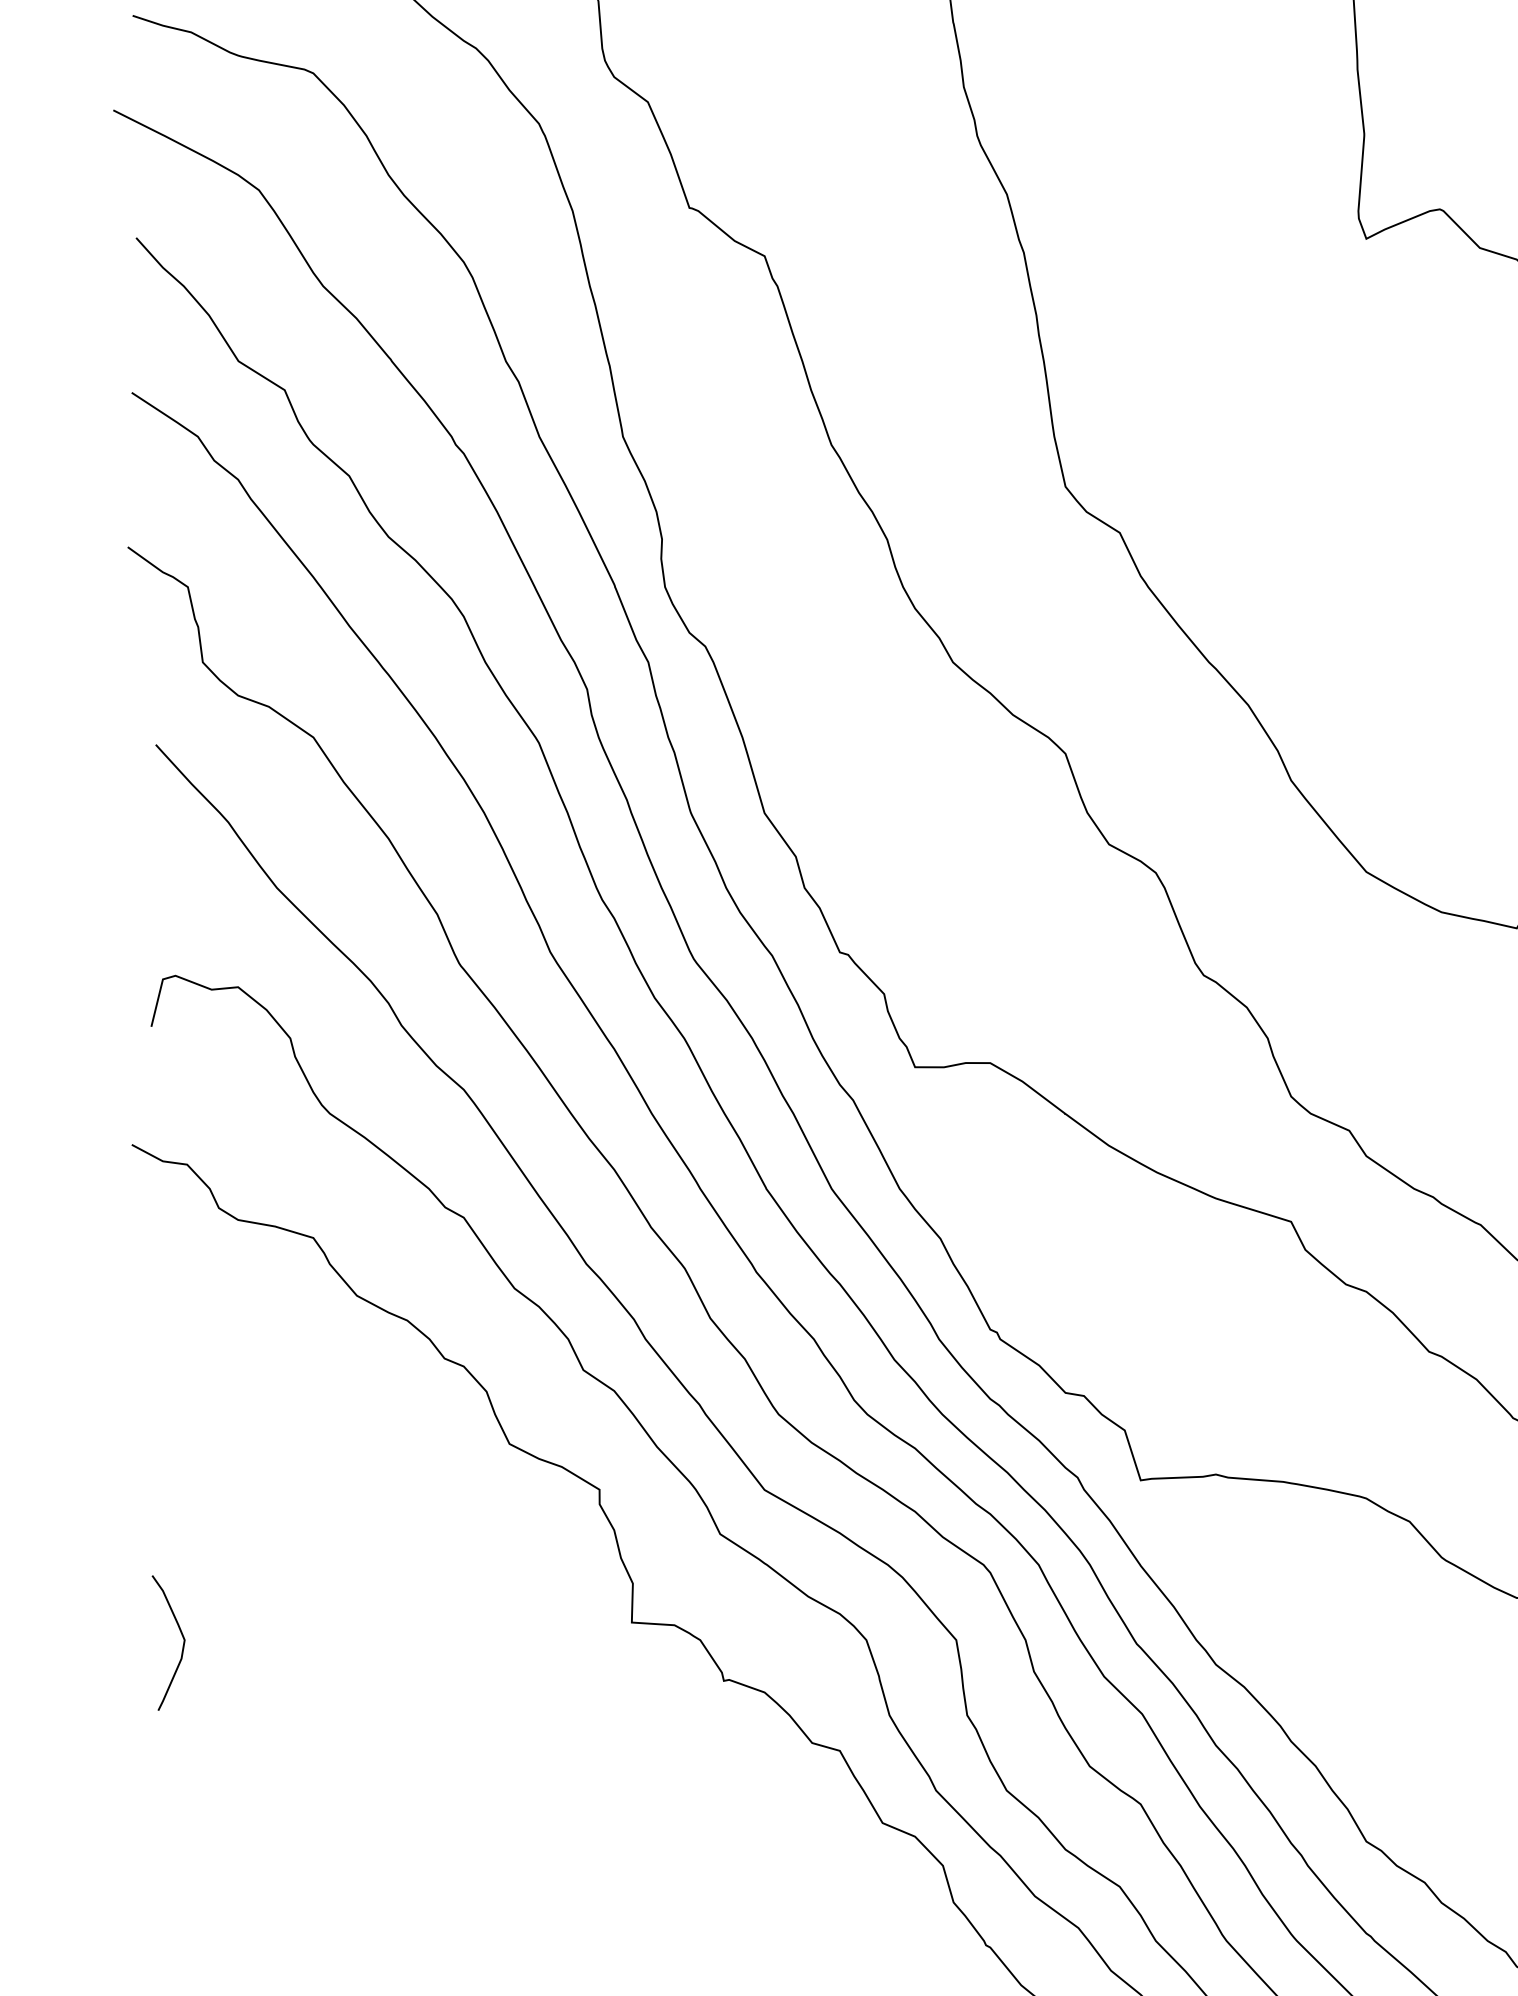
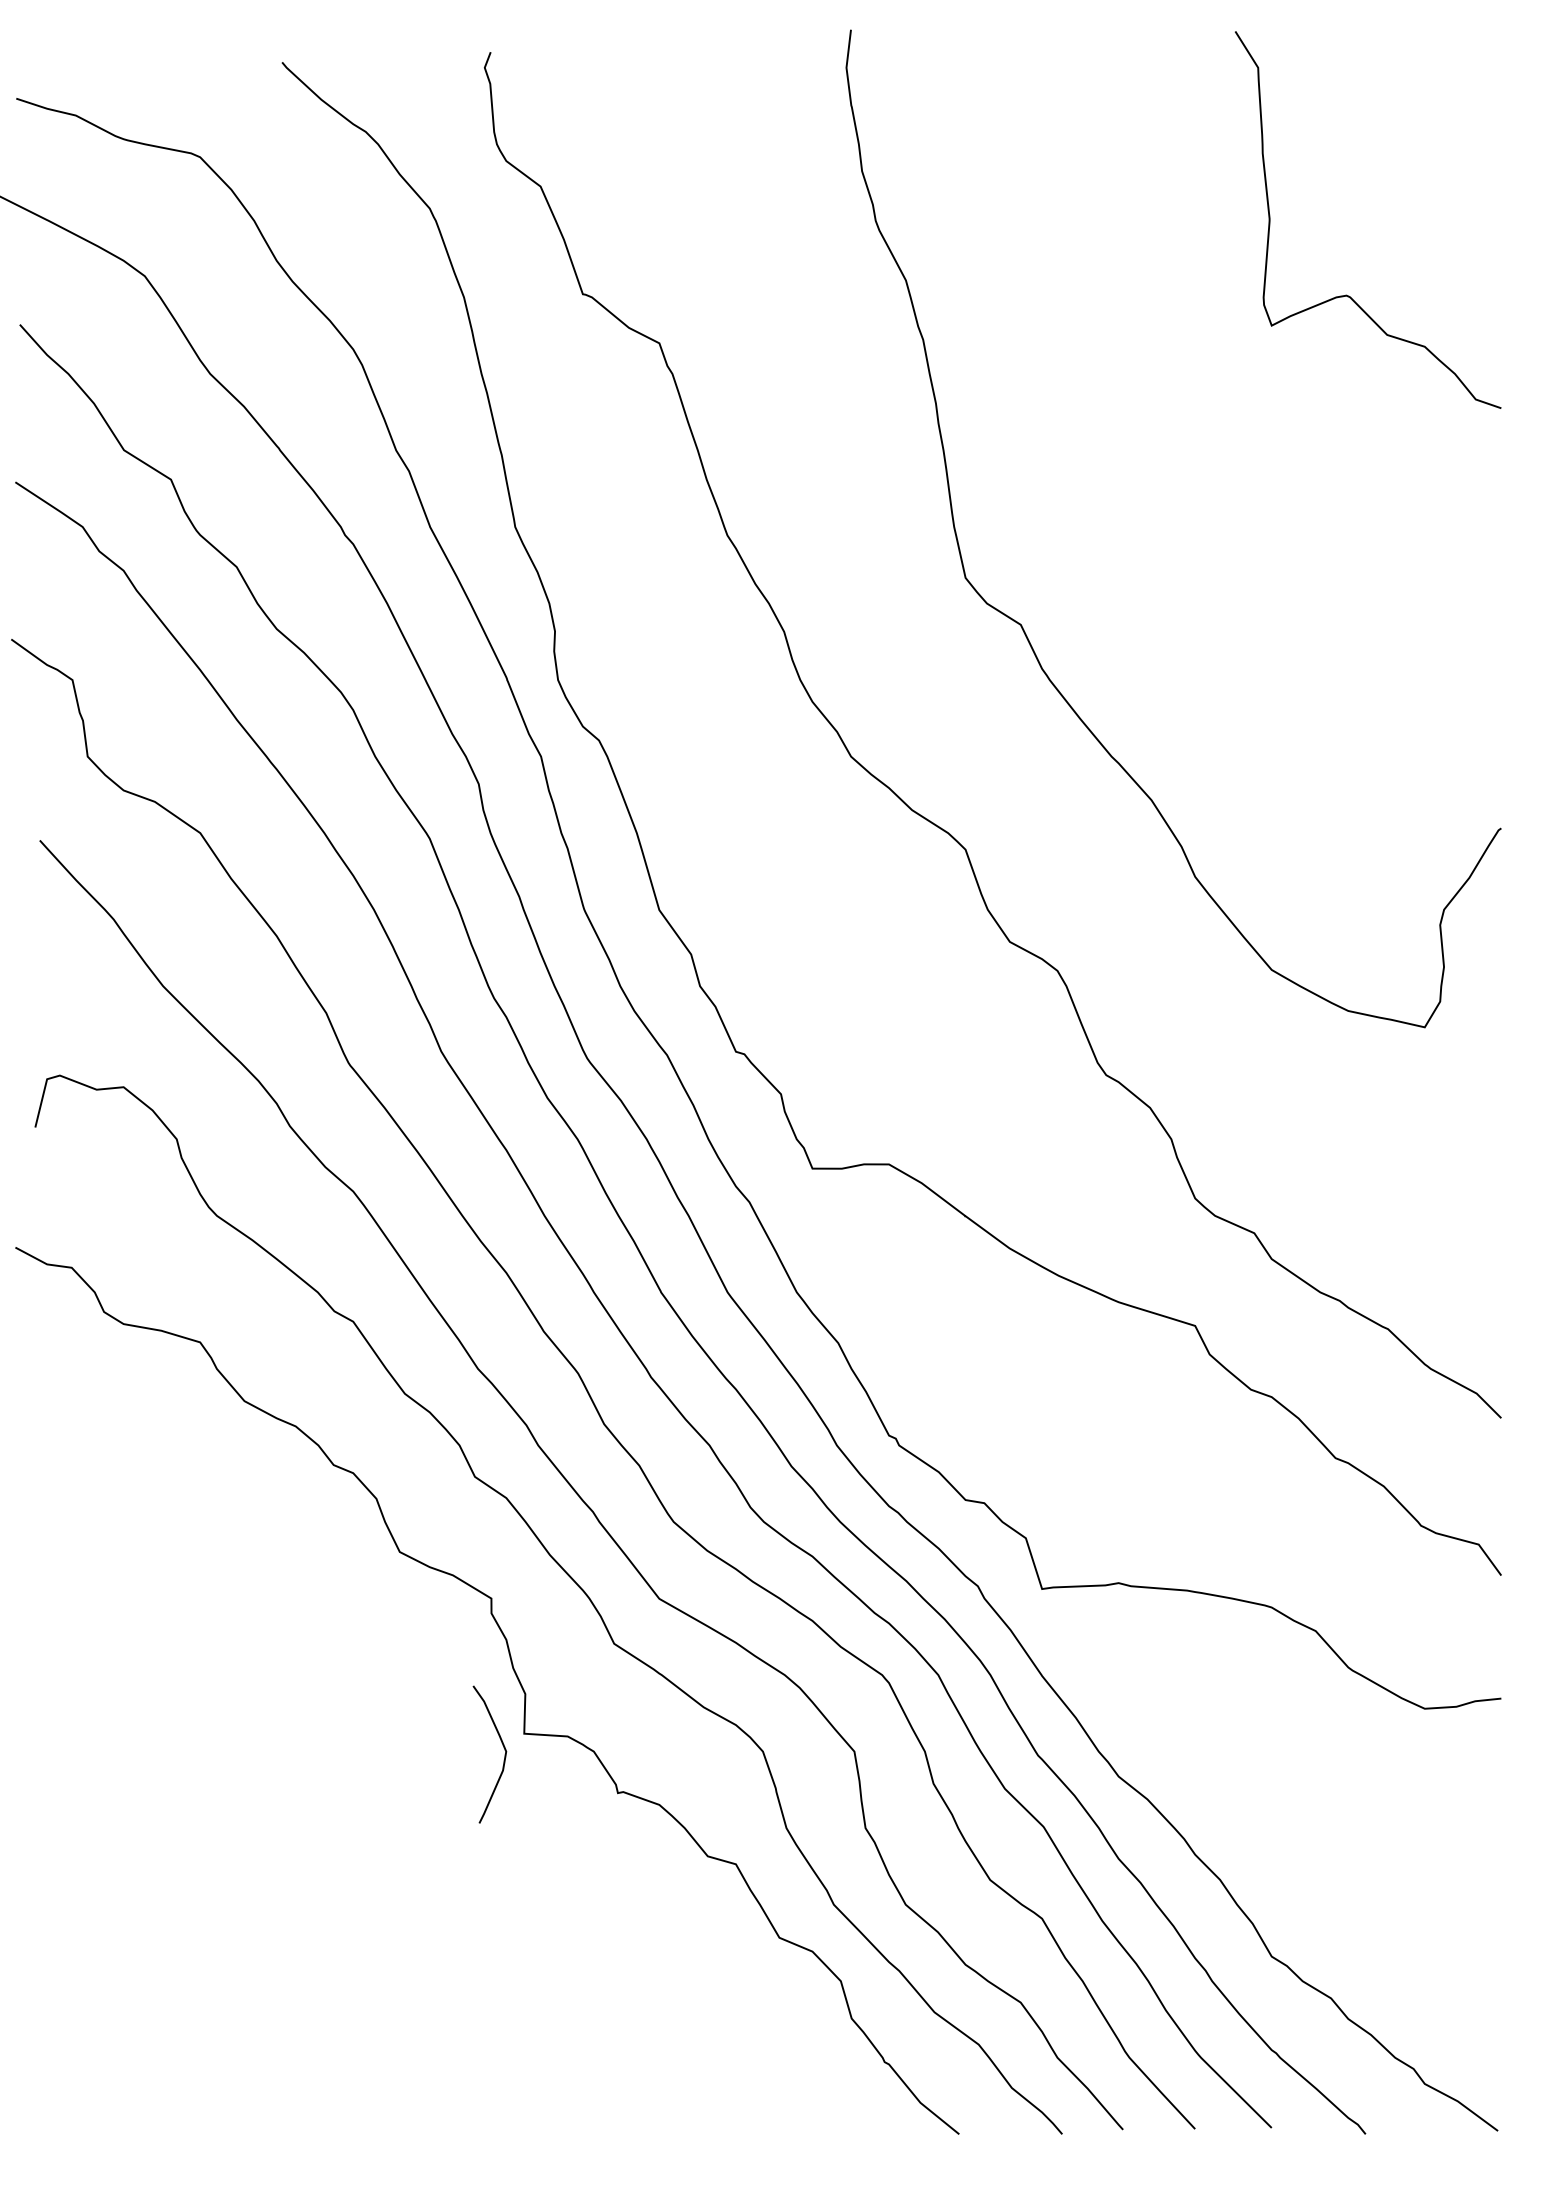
curve: (182, 1642) -> (504, 1754), moved

